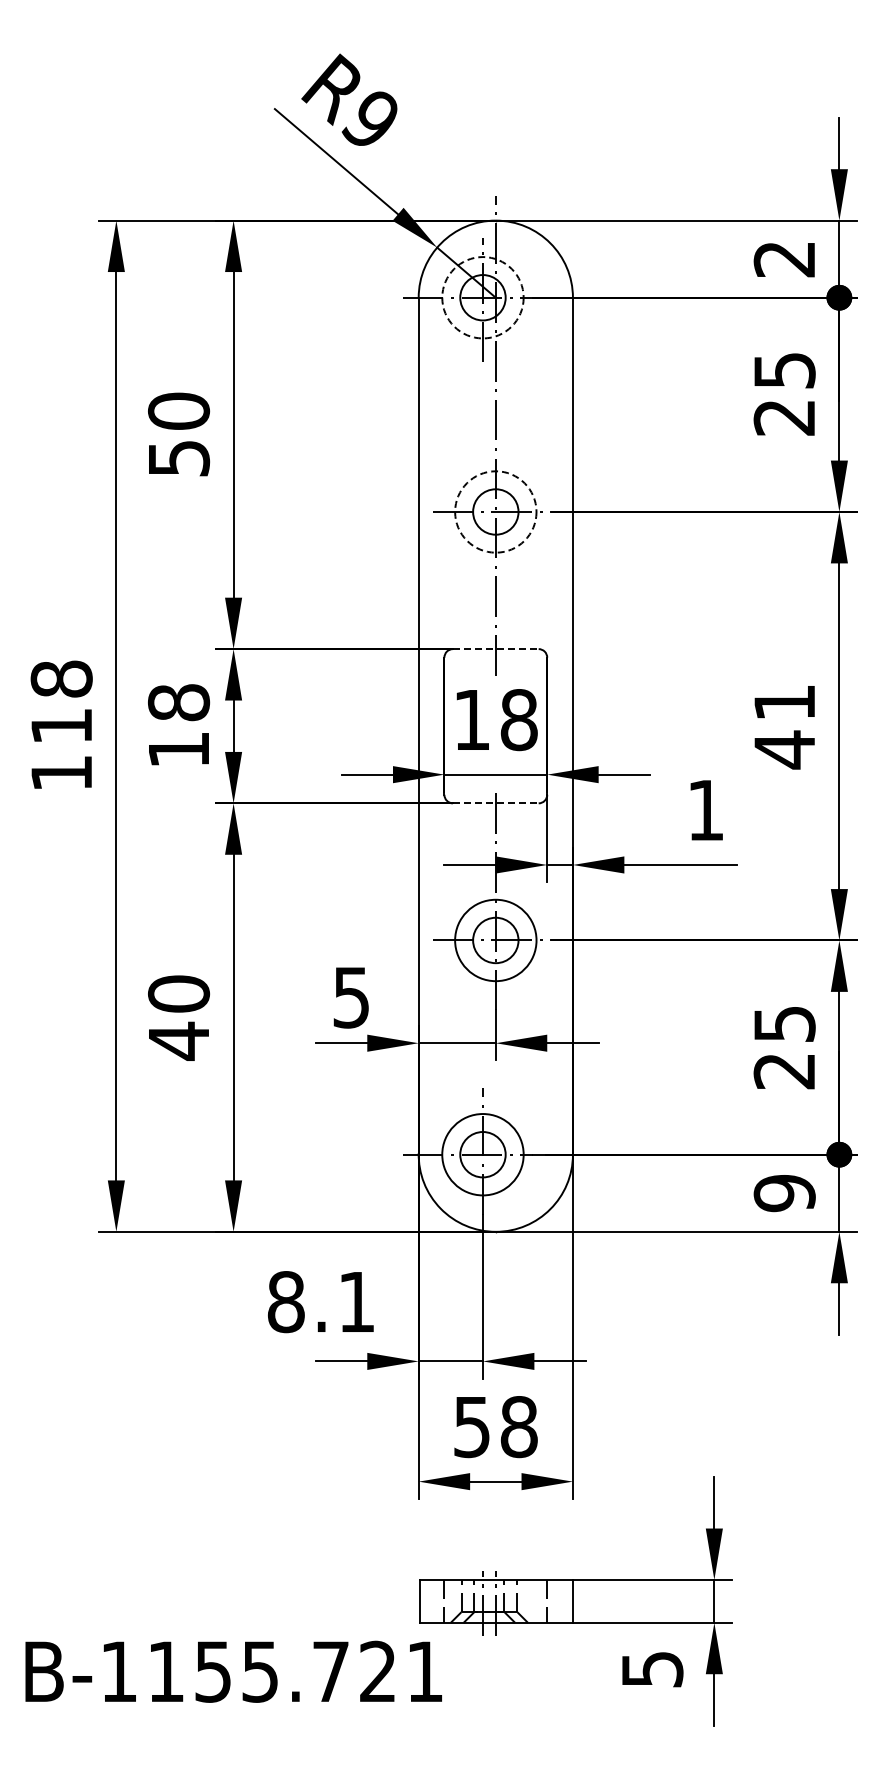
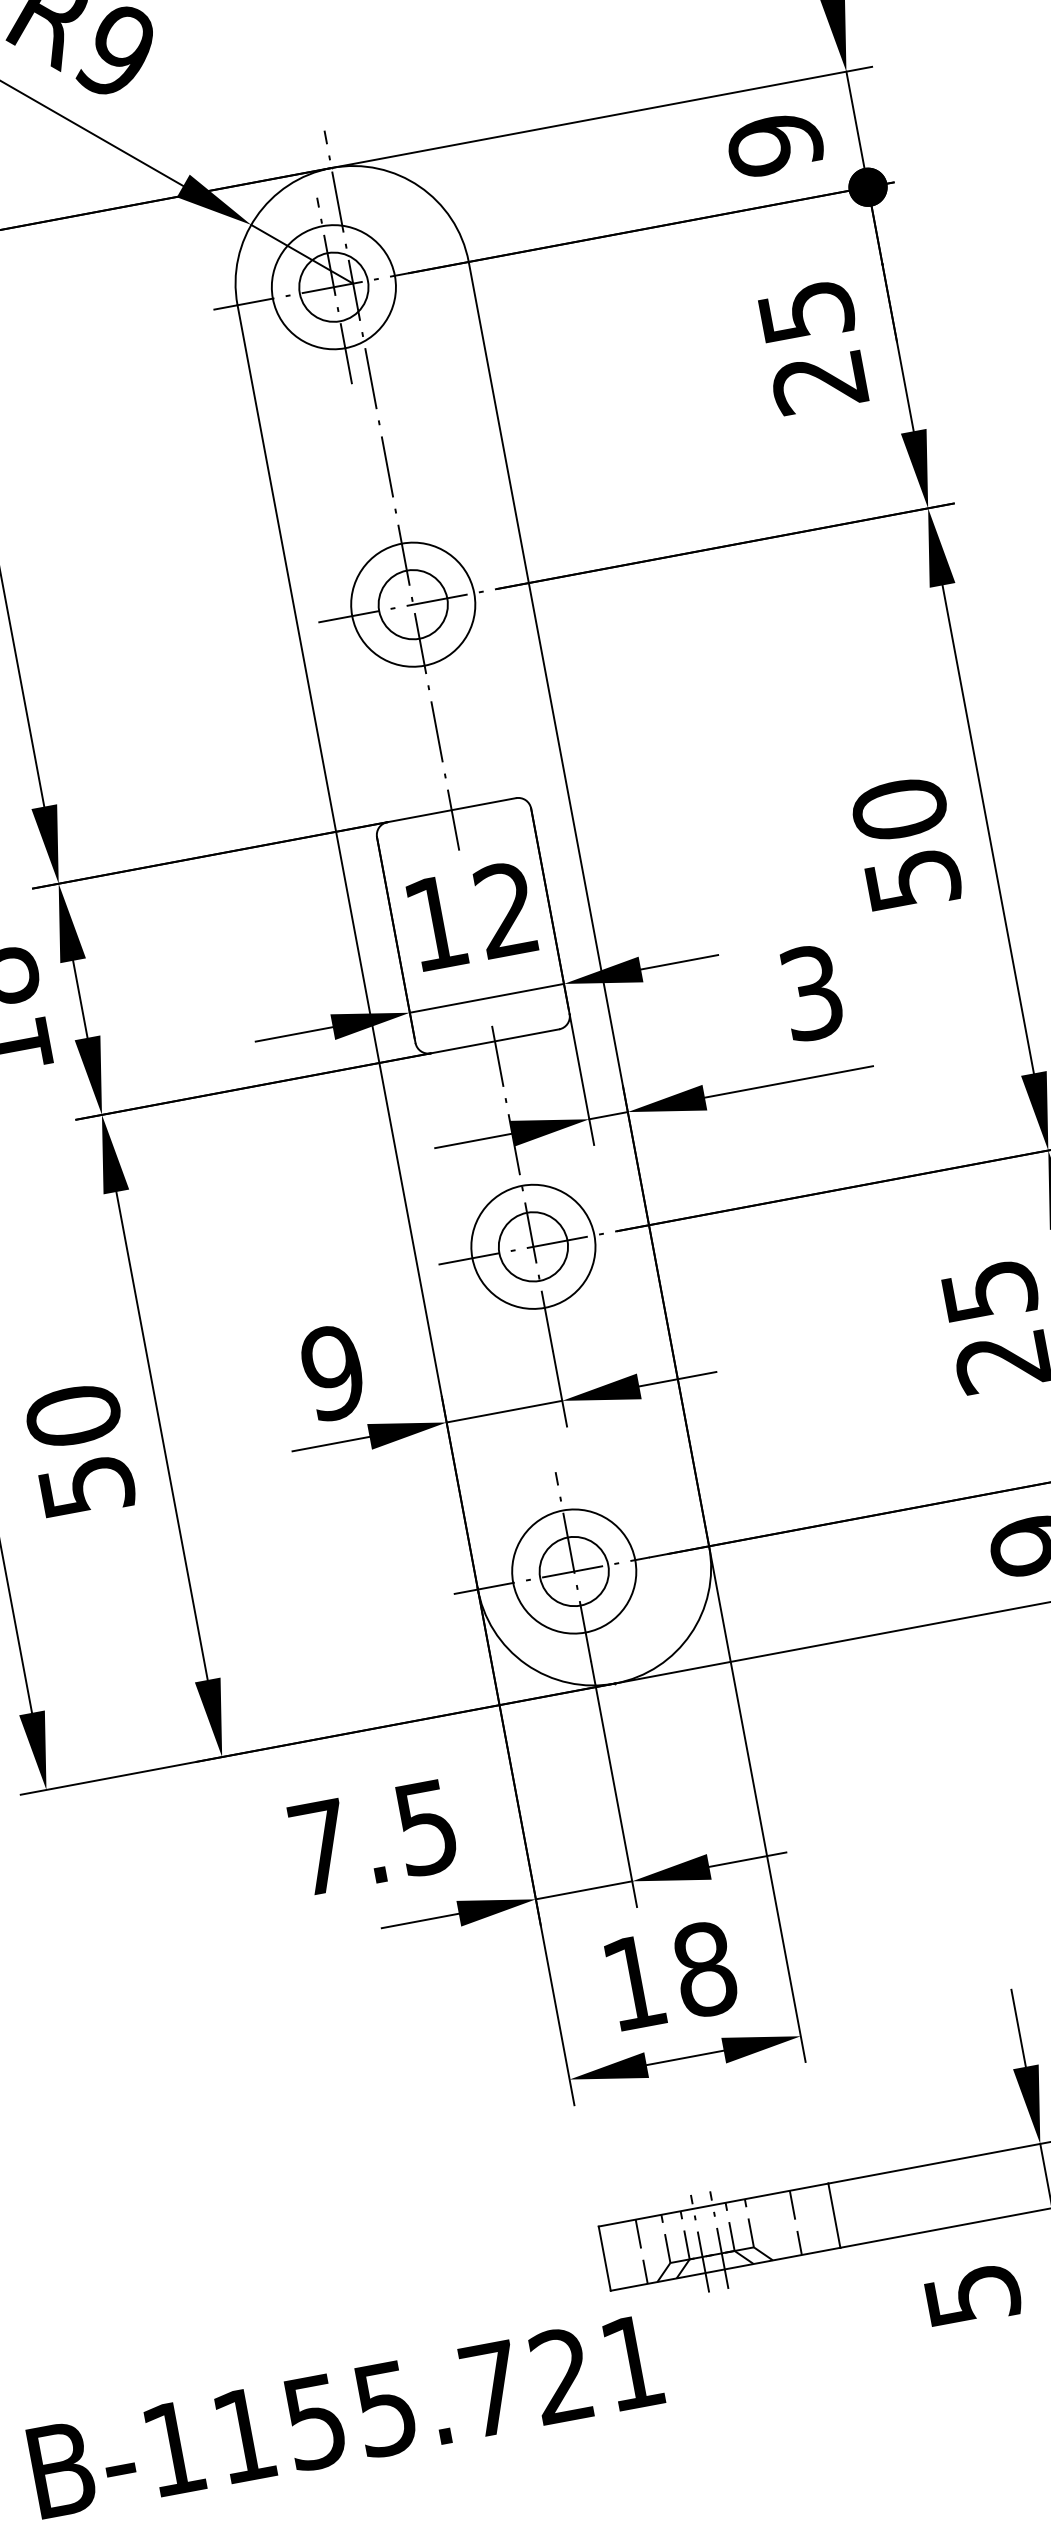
text: (784, 258) -> (774, 143), 2 -> 9
circle: (482, 297) -> (333, 286), dashed -> solid
circle: (495, 511) -> (412, 604), dashed -> solid
line: (495, 649) -> (451, 810), dashed -> solid
text: (518, 720) -> (505, 910), 18 -> 12
text: (784, 726) -> (906, 845), 41 -> 50
line: (495, 803) -> (494, 1041), dashed -> solid
text: (705, 810) -> (811, 993), 1 -> 3
text: (350, 997) -> (331, 1373), 5 -> 9
text: (179, 1040) -> (87, 1485), 40 -> 50
text: (320, 1302) -> (372, 1838), 8.1 -> 7.5
text: (471, 1427) -> (633, 1983), 58 -> 18

